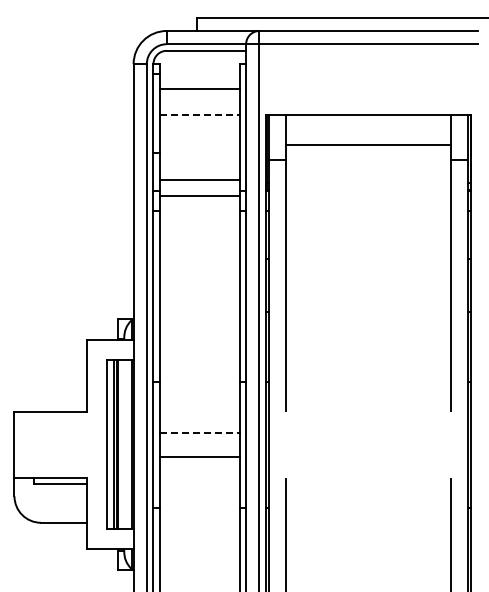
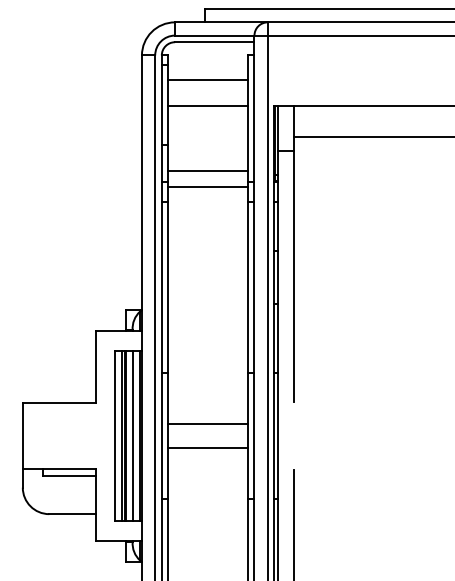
line: (199, 115) -> (207, 106), dashed -> solid
line: (199, 432) -> (207, 423), dashed -> solid
line: (124, 444) -> (132, 435), added

